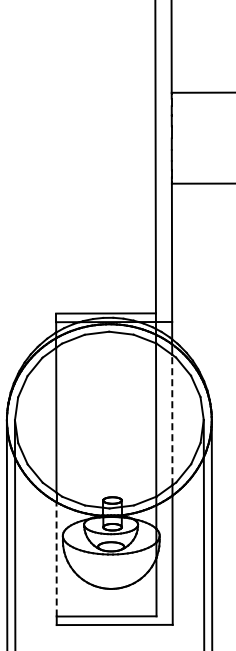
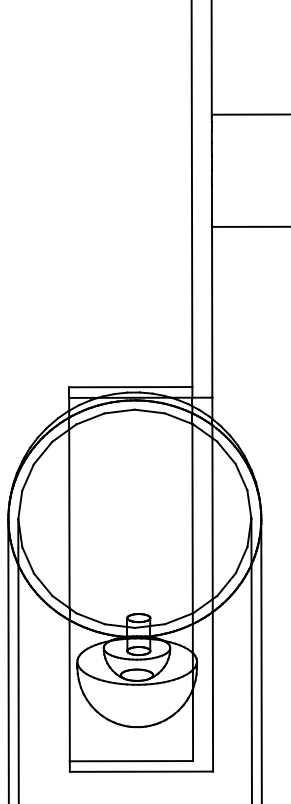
line: (172, 419) -> (212, 518), dashed -> solid
line: (56, 558) -> (69, 689), dashed -> solid

